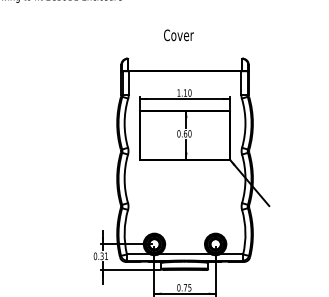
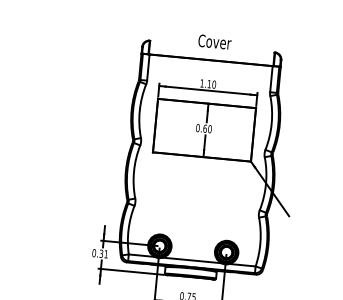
text: (178, 35) -> (214, 42), moved

